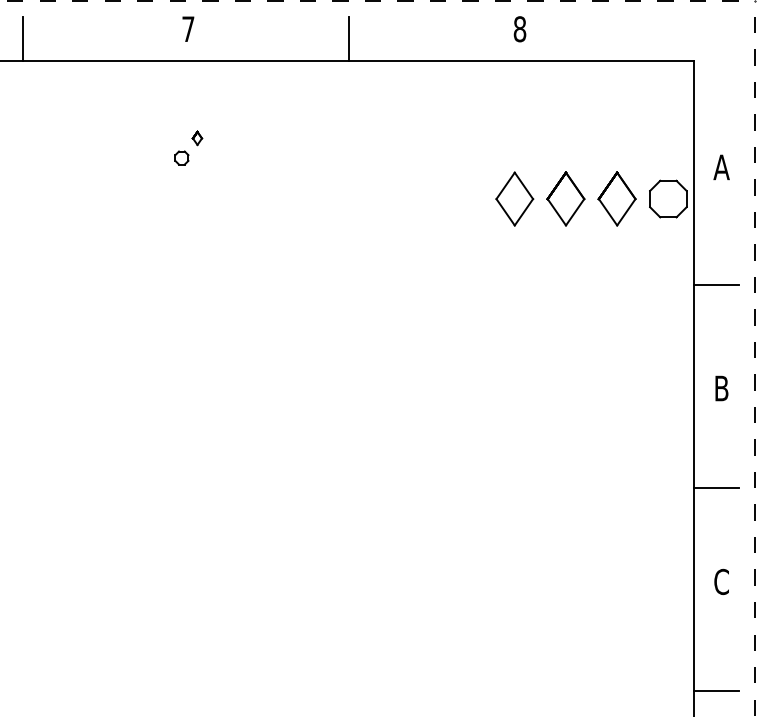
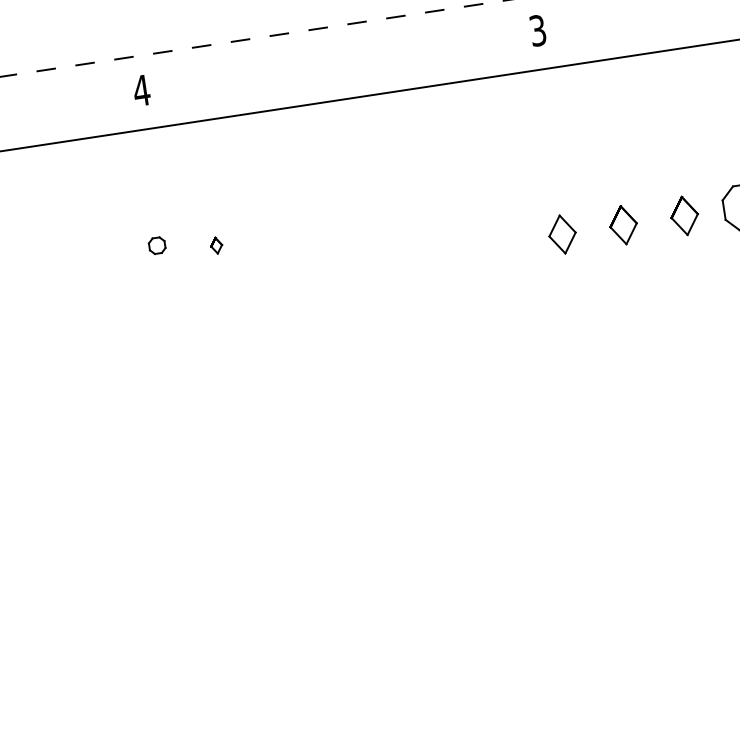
text: (187, 28) -> (140, 89), 7 -> 4
text: (519, 29) -> (537, 31), 8 -> 3
line: (348, 38) -> (334, 72), removed
part: (197, 138) -> (216, 245), moved
part: (514, 198) -> (562, 233), size x0.6
part: (565, 198) -> (622, 224), size x0.6
part: (616, 198) -> (683, 215), size x0.6

